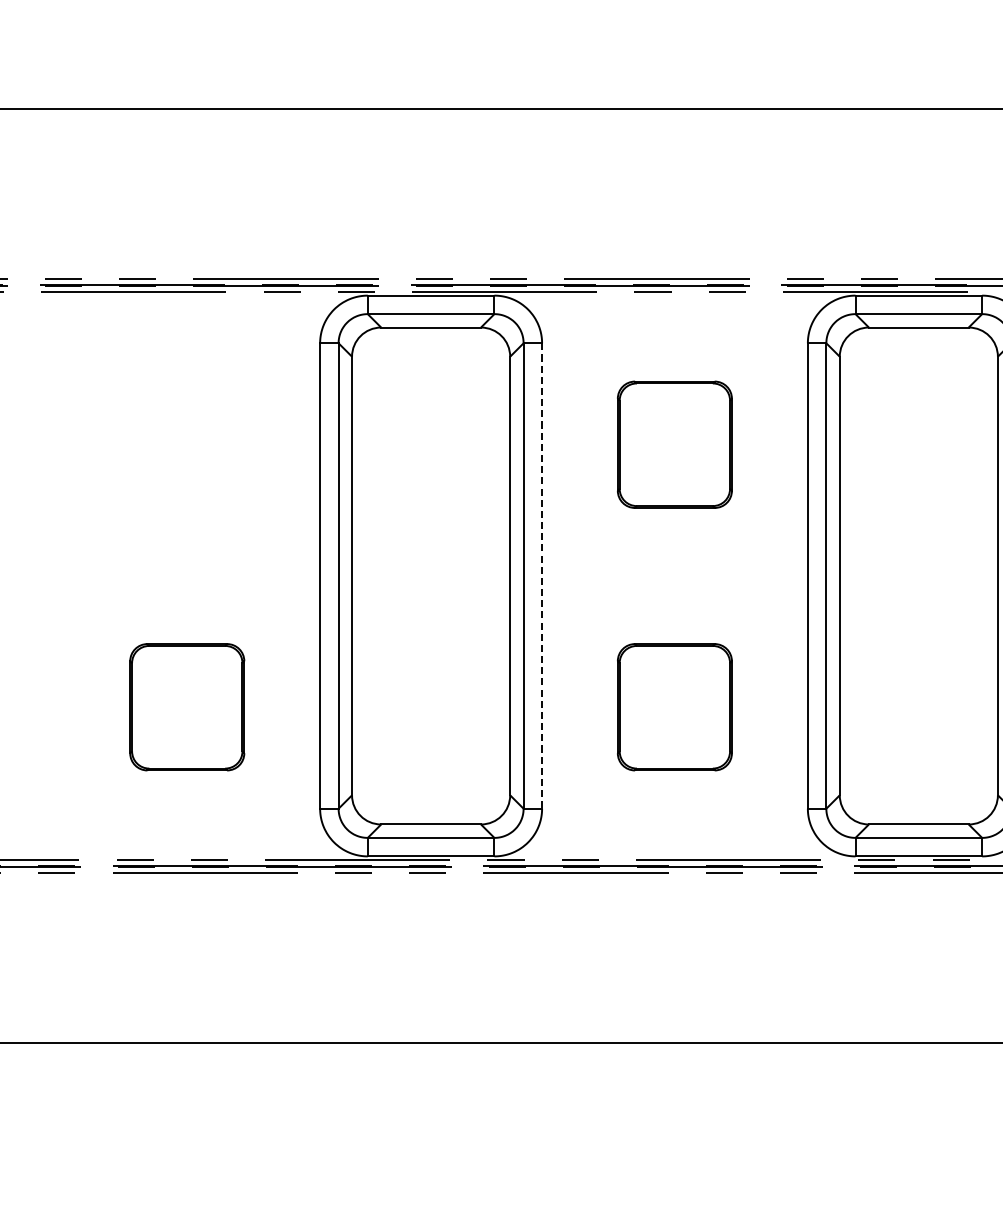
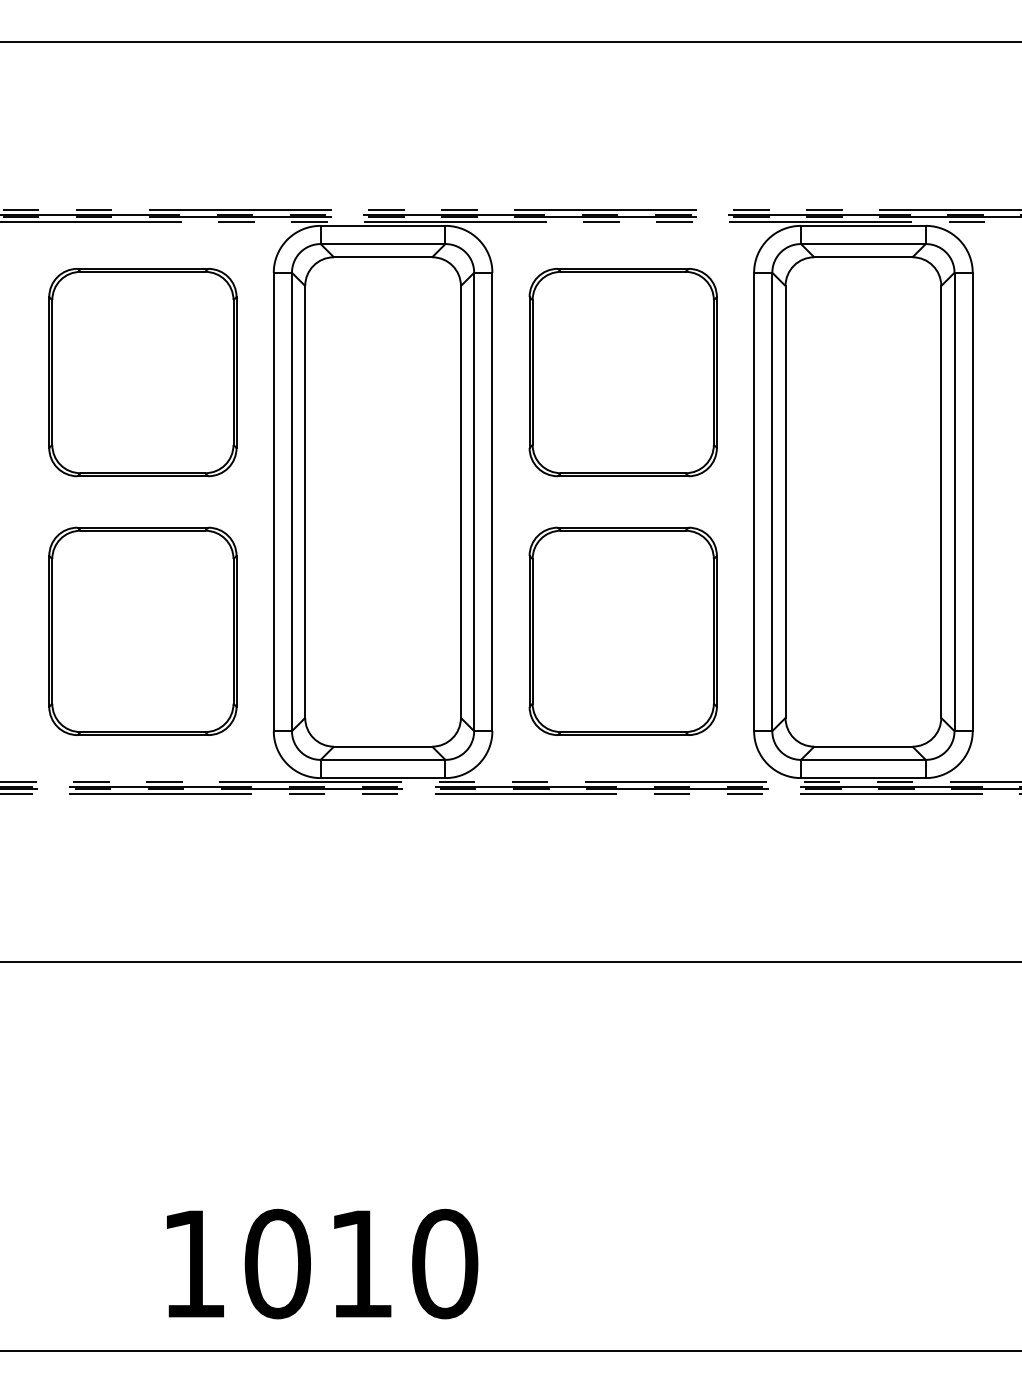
part: (186, 444) -> (142, 372), added
part: (674, 444) -> (622, 372), size x1.67
line: (542, 576) -> (492, 502), dashed -> solid
part: (186, 706) -> (142, 630), size x1.67
part: (674, 706) -> (622, 630), size x1.67

